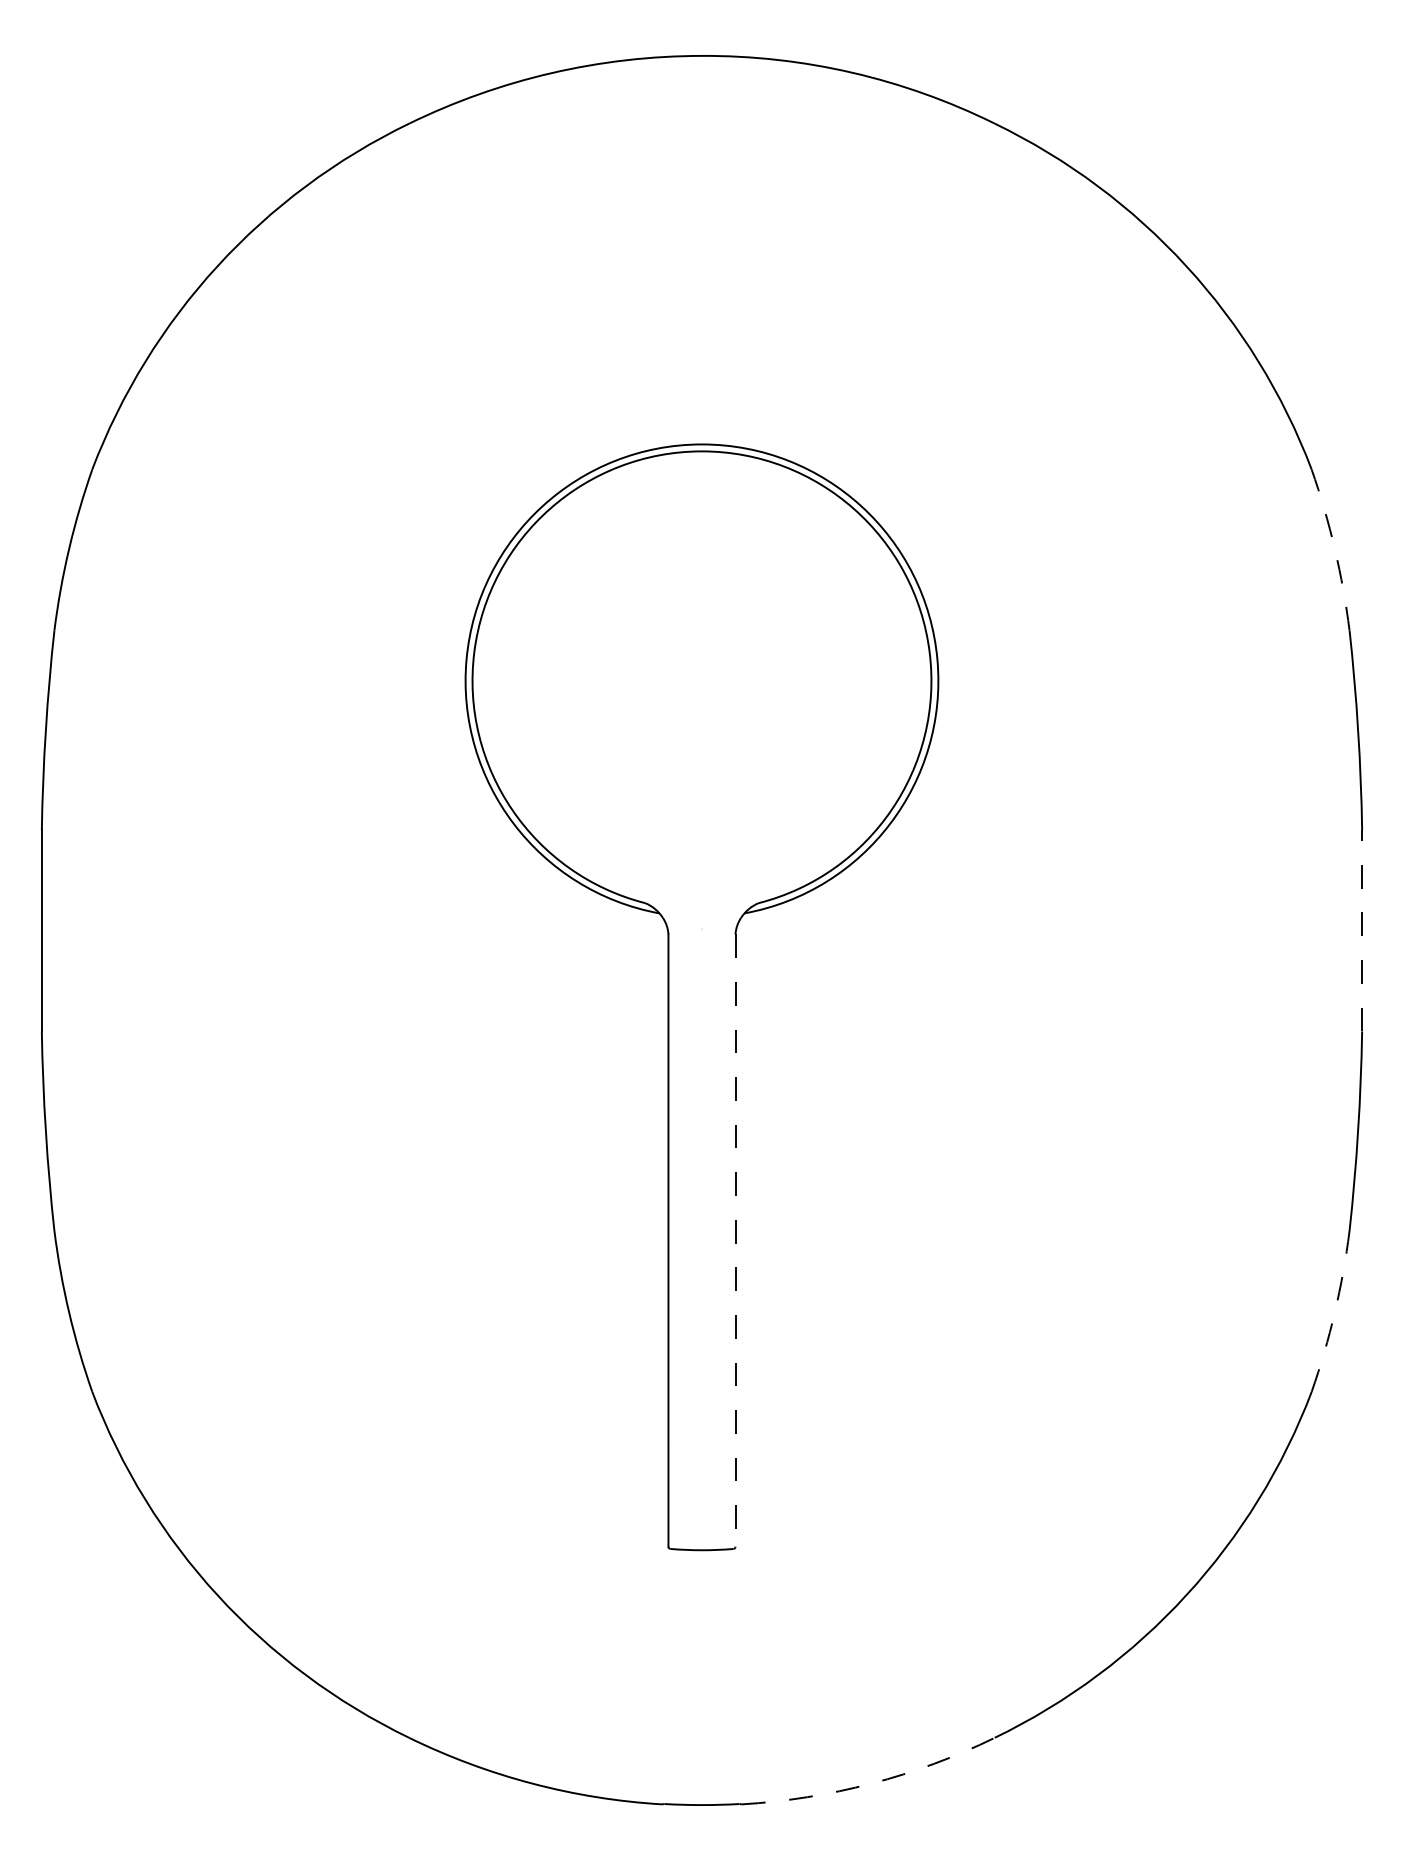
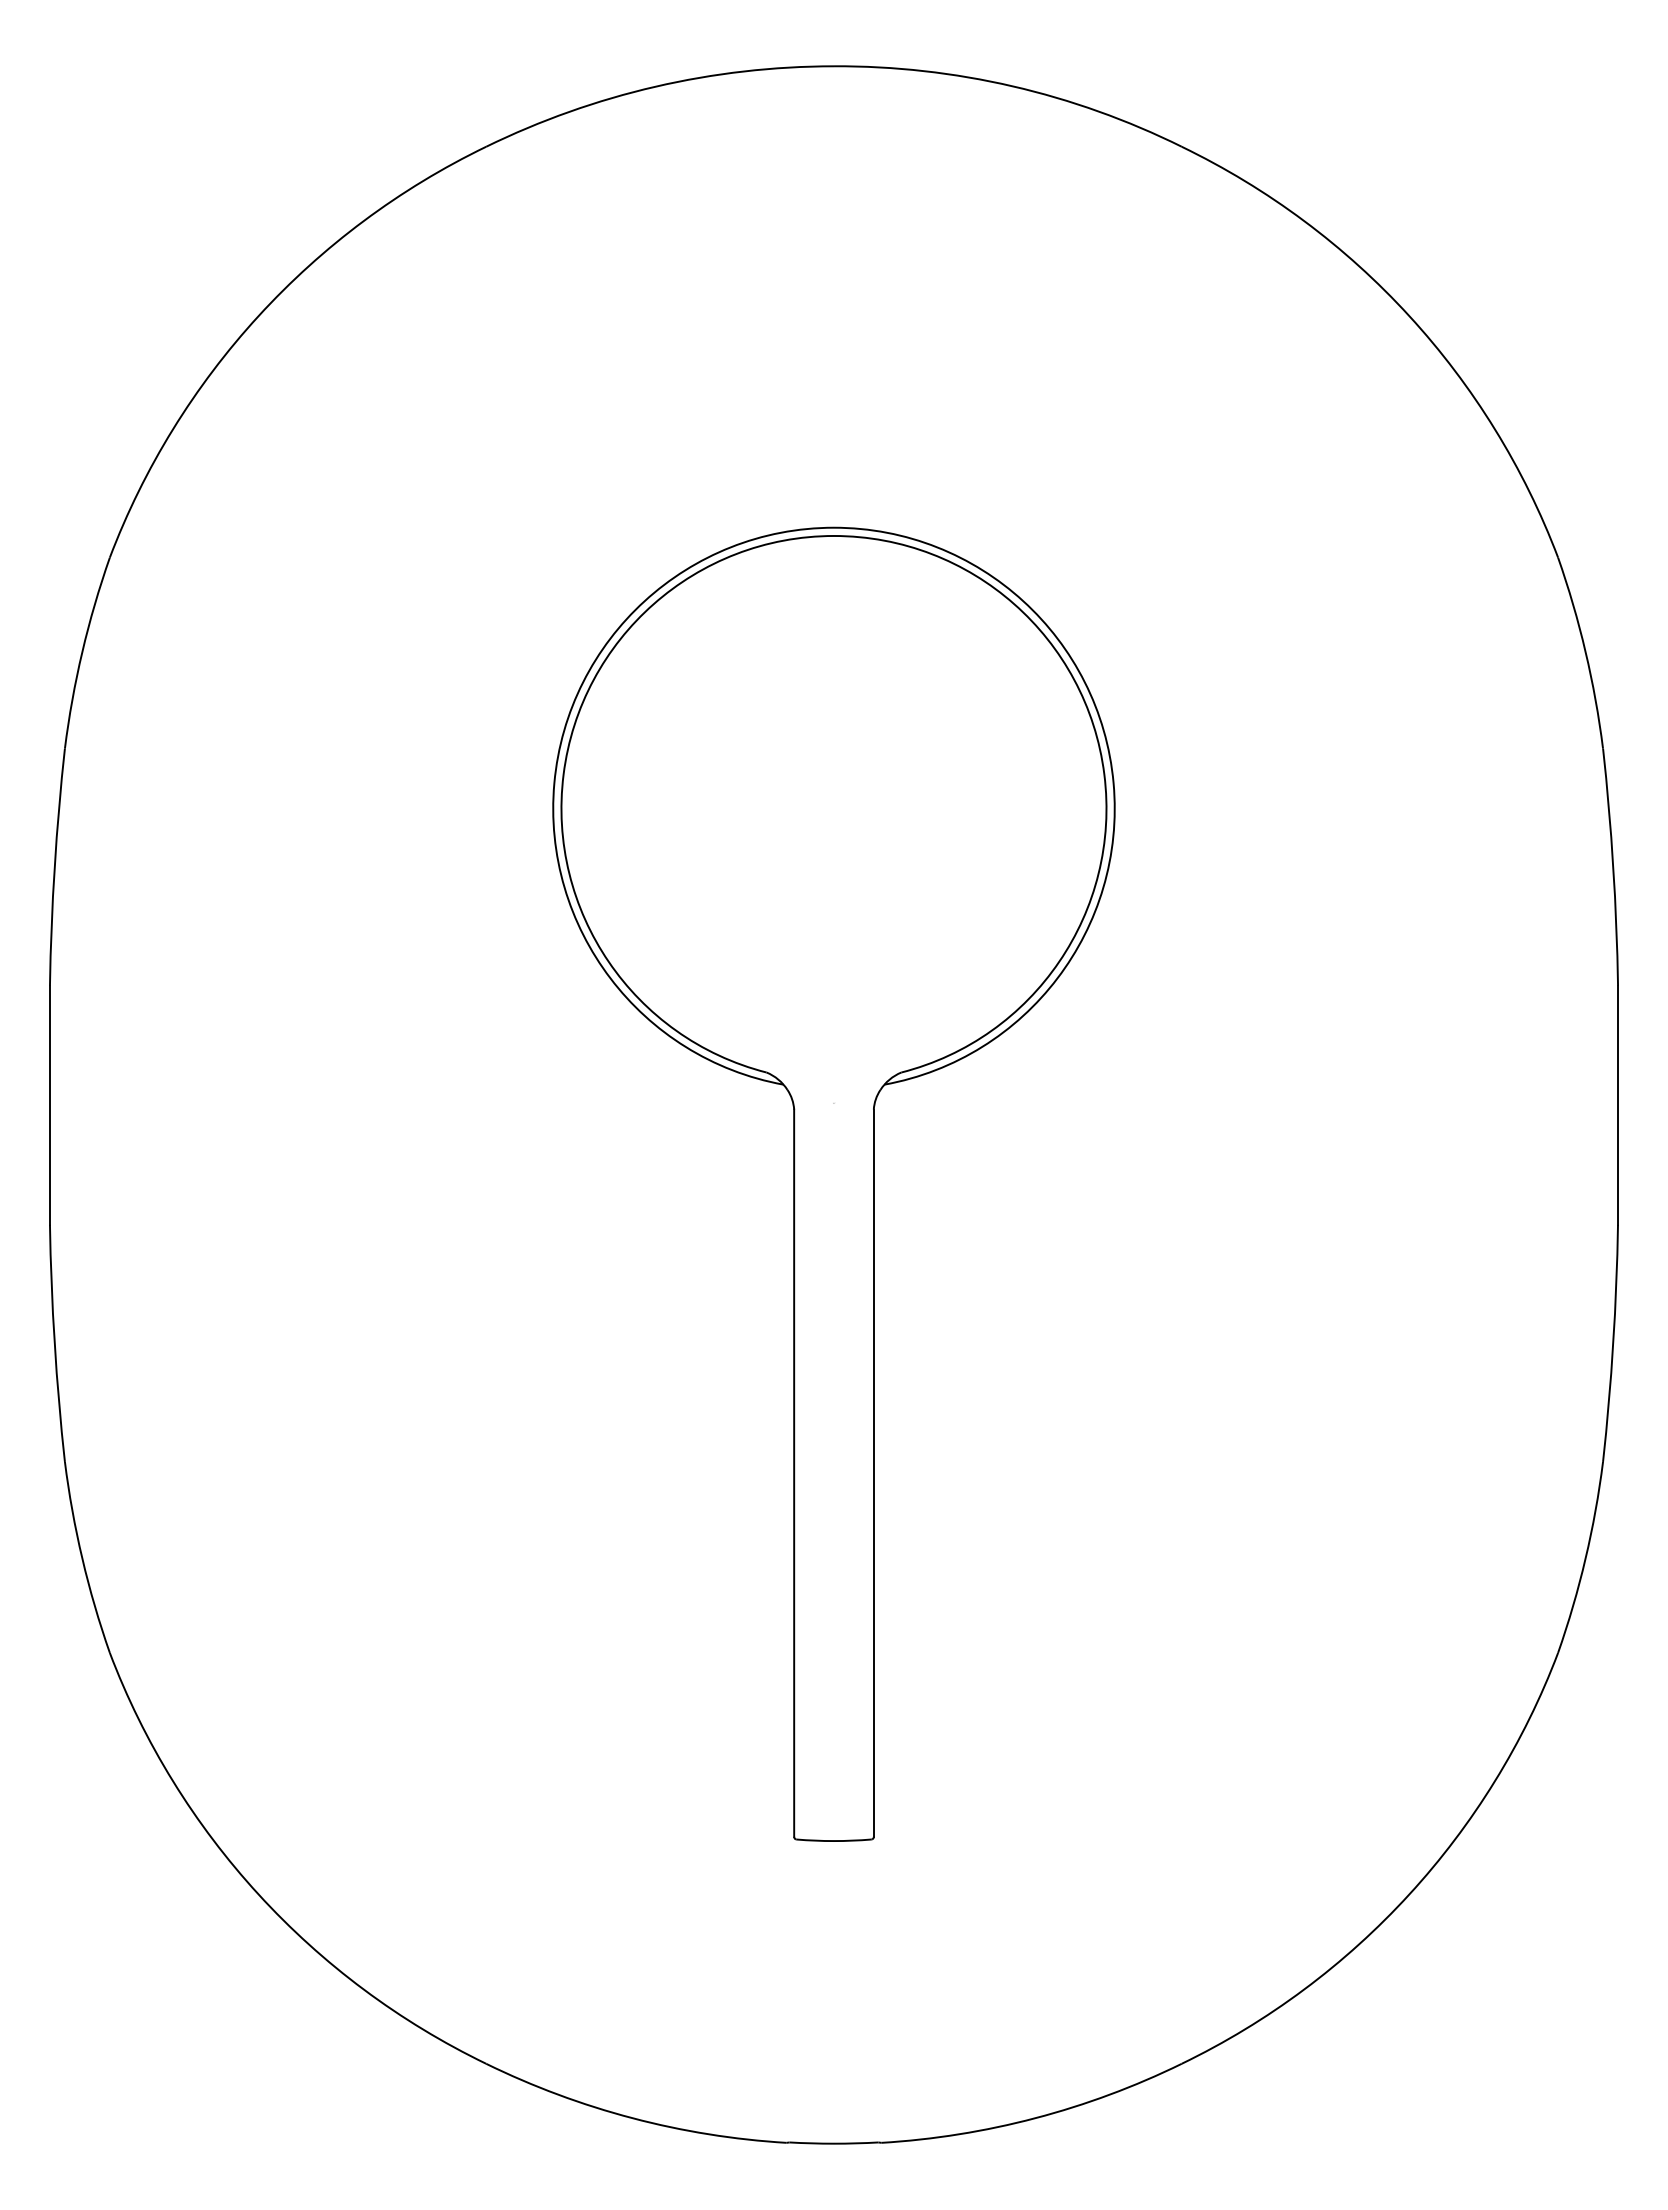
arc: (1334, 548) -> (1585, 651), dashed -> solid
line: (1362, 930) -> (1618, 1104), dashed -> solid
line: (735, 1240) -> (873, 1473), dashed -> solid
arc: (1334, 1312) -> (1585, 1558), dashed -> solid
arc: (871, 1783) -> (1035, 2118), dashed -> solid

